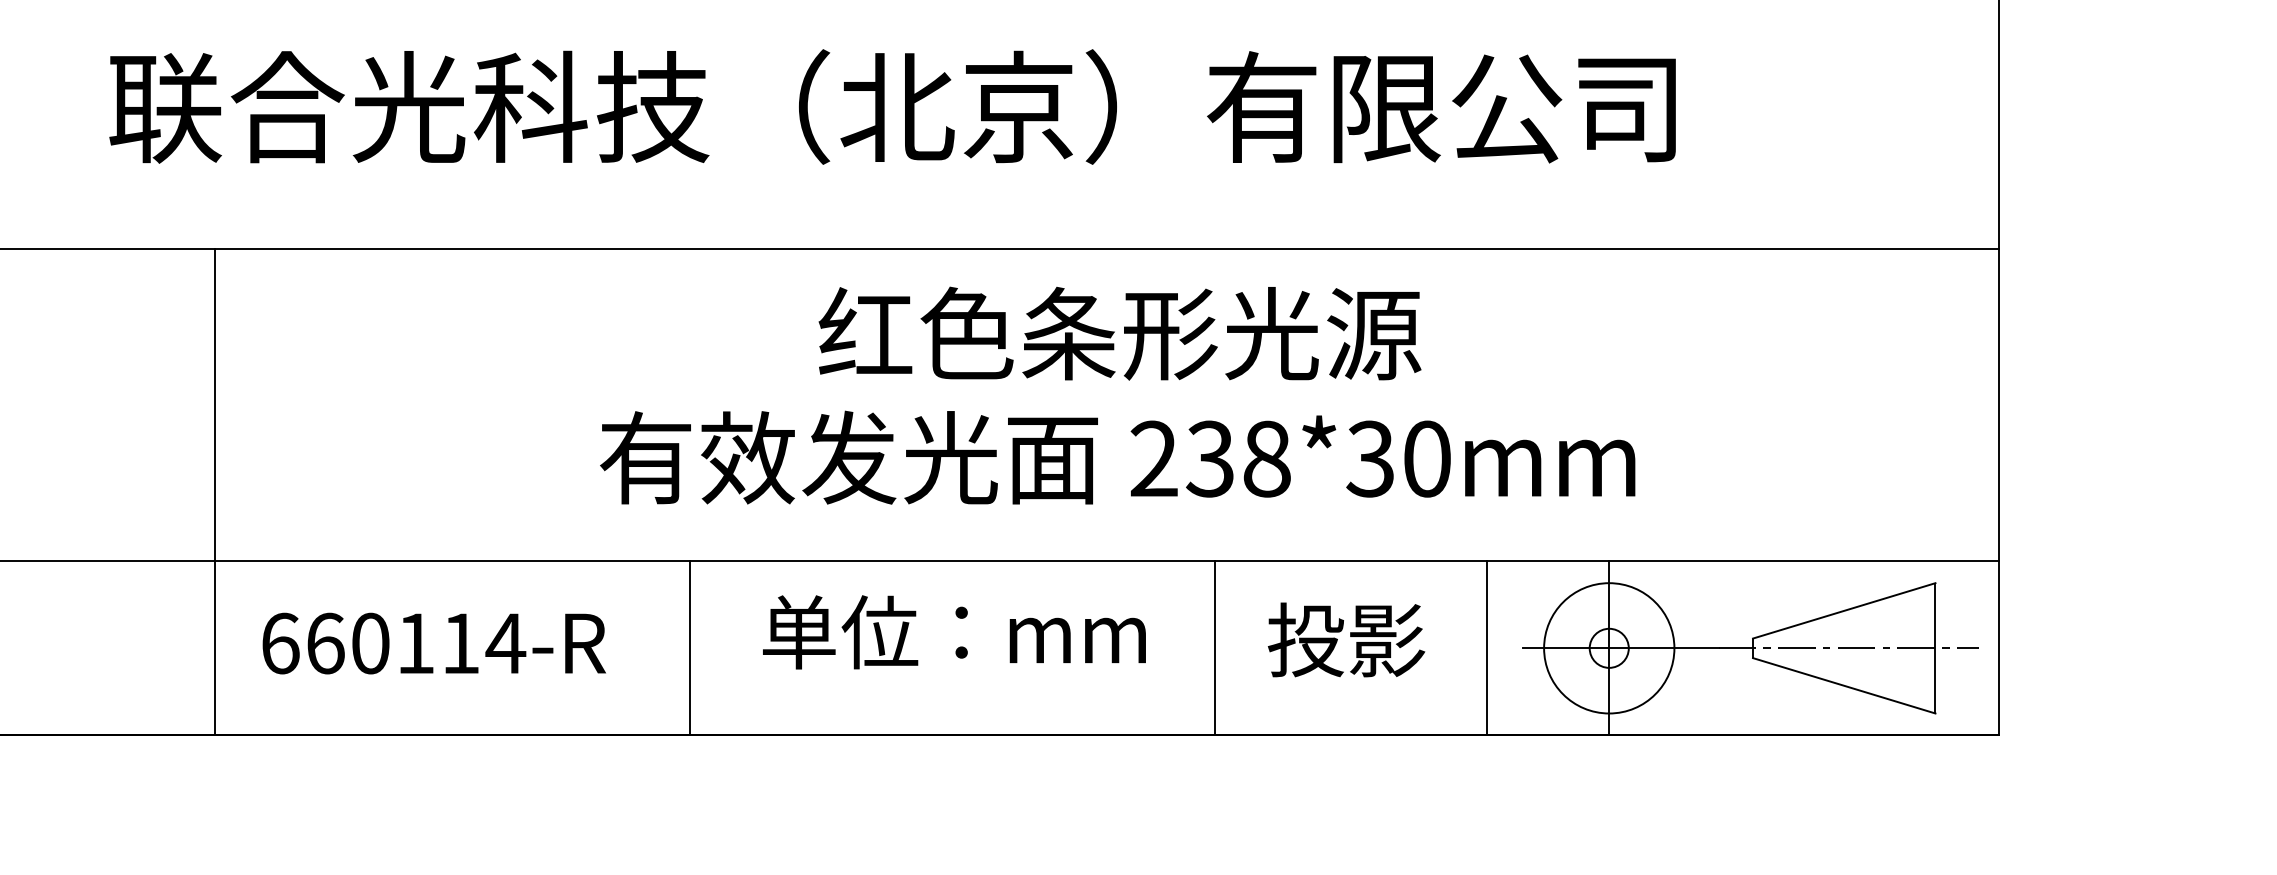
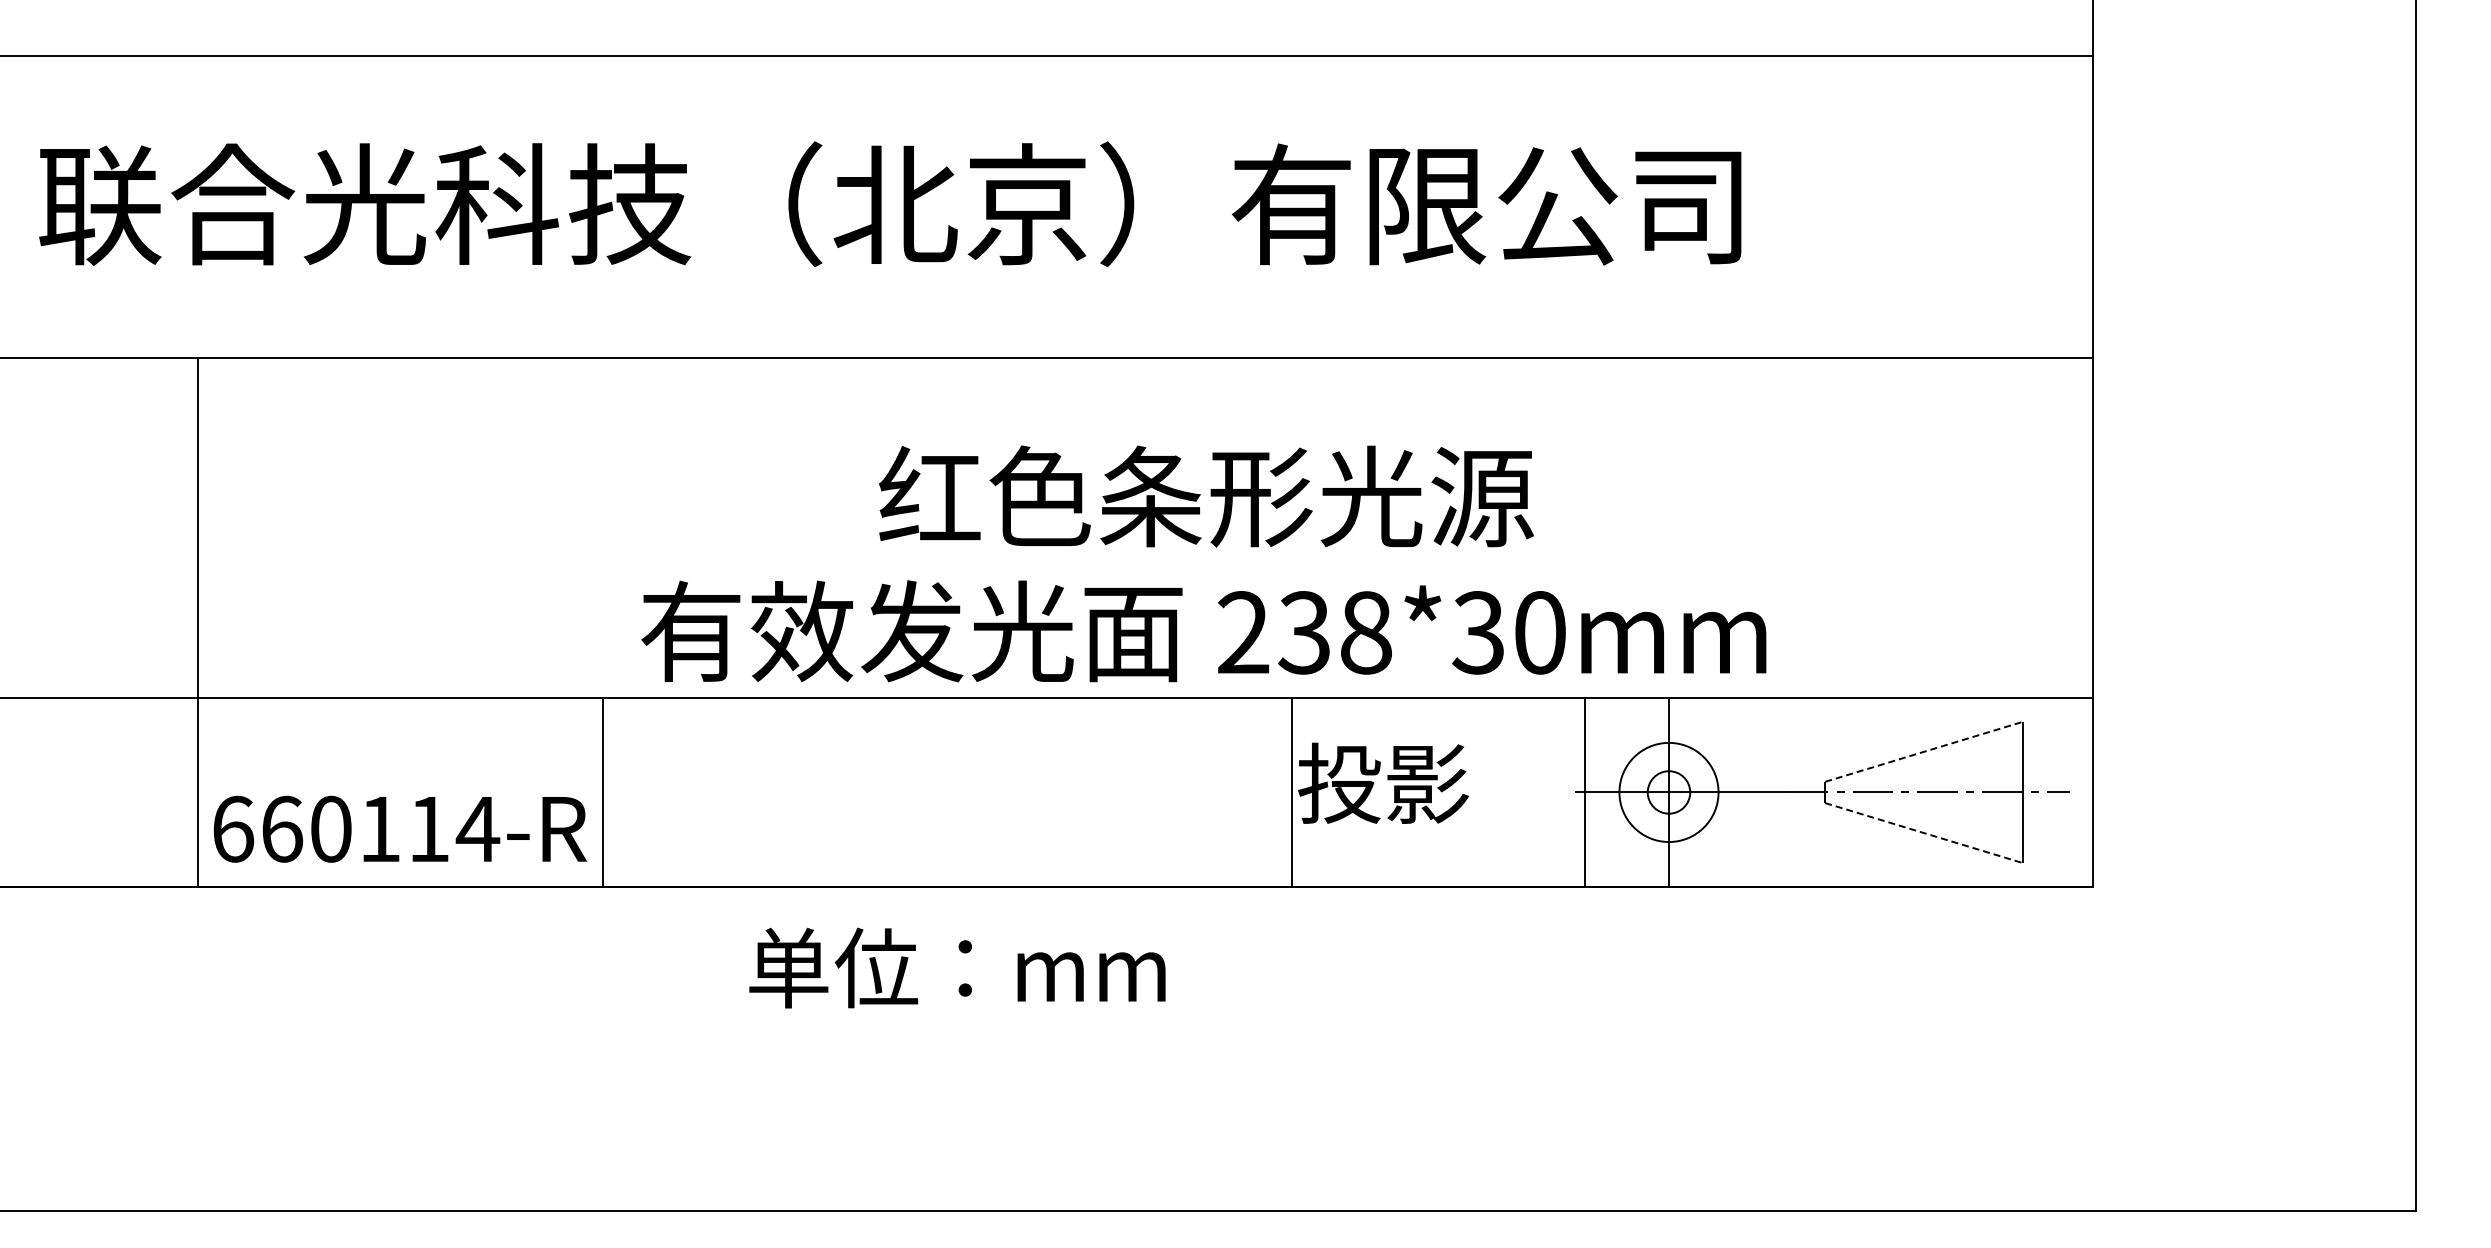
text: (1117, 395) -> (1203, 563), moved
line: (214, 491) -> (197, 622), moved
line: (1844, 610) -> (1924, 751), solid -> dashed
text: (954, 631) -> (957, 967), moved
text: (433, 642) -> (399, 828), moved
line: (690, 647) -> (603, 791), moved
line: (1214, 647) -> (1291, 791), moved
line: (1487, 647) -> (1585, 791), moved
circle: (1608, 648) -> (1668, 792), size x0.7
line: (1844, 686) -> (1924, 833), solid -> dashed

